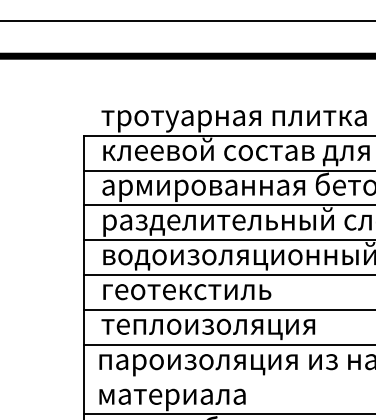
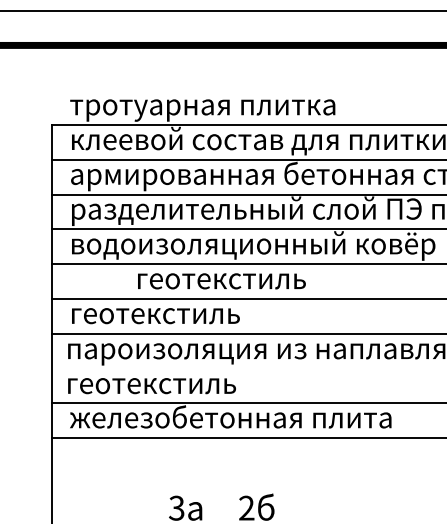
text: (186, 292) -> (221, 281), moved
text: (207, 329) -> (176, 318), теплоизоляция -> геотекстиль
text: (183, 400) -> (152, 389), материала -> геотекстиль

